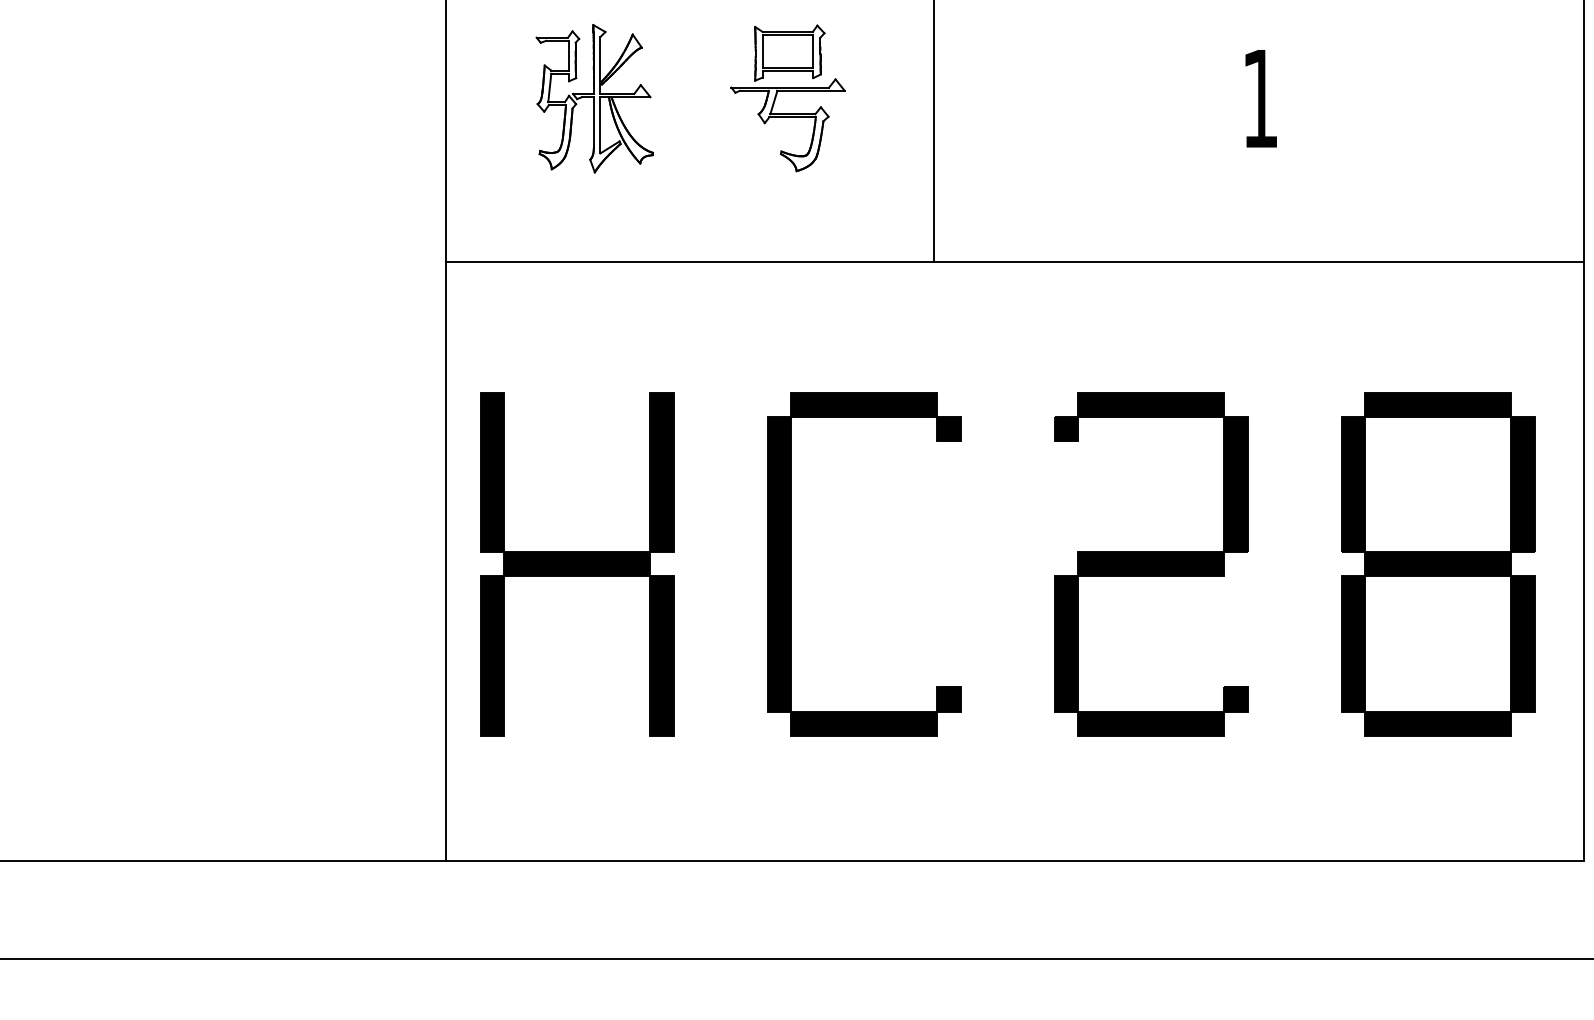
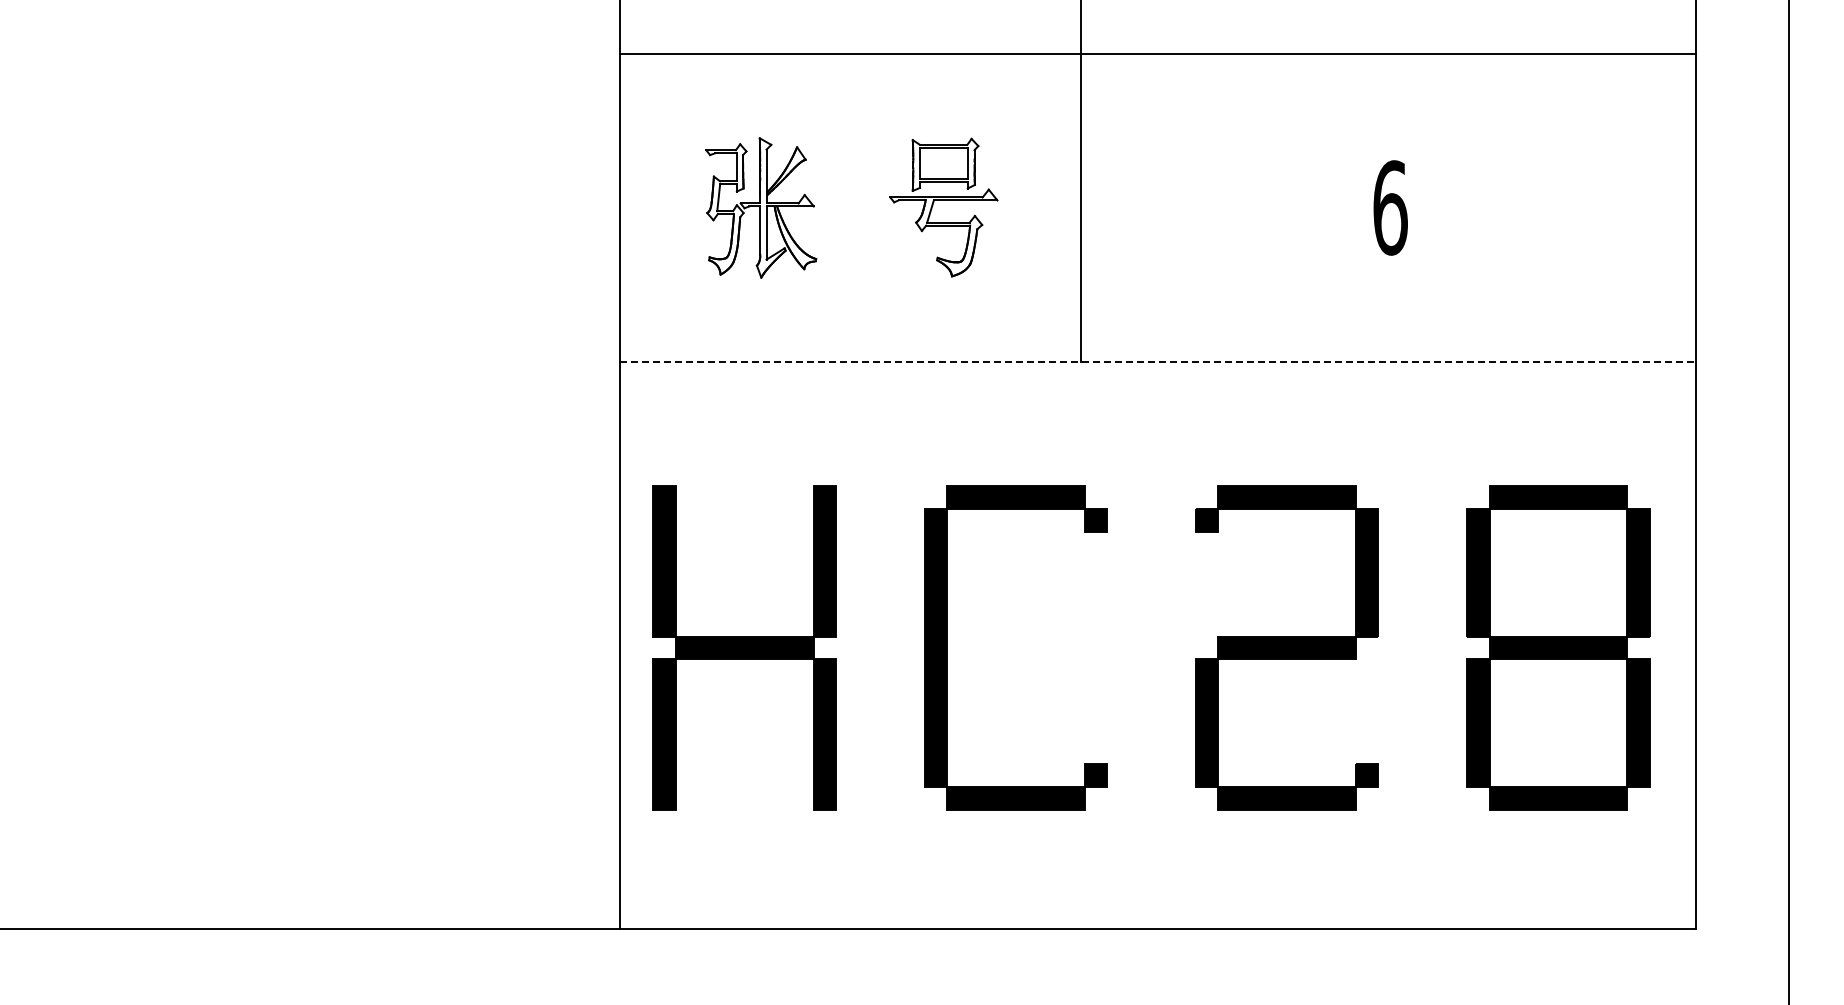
text: (1260, 98) -> (1390, 207), 1 -> 6
line: (1015, 262) -> (1158, 362), solid -> dashed

